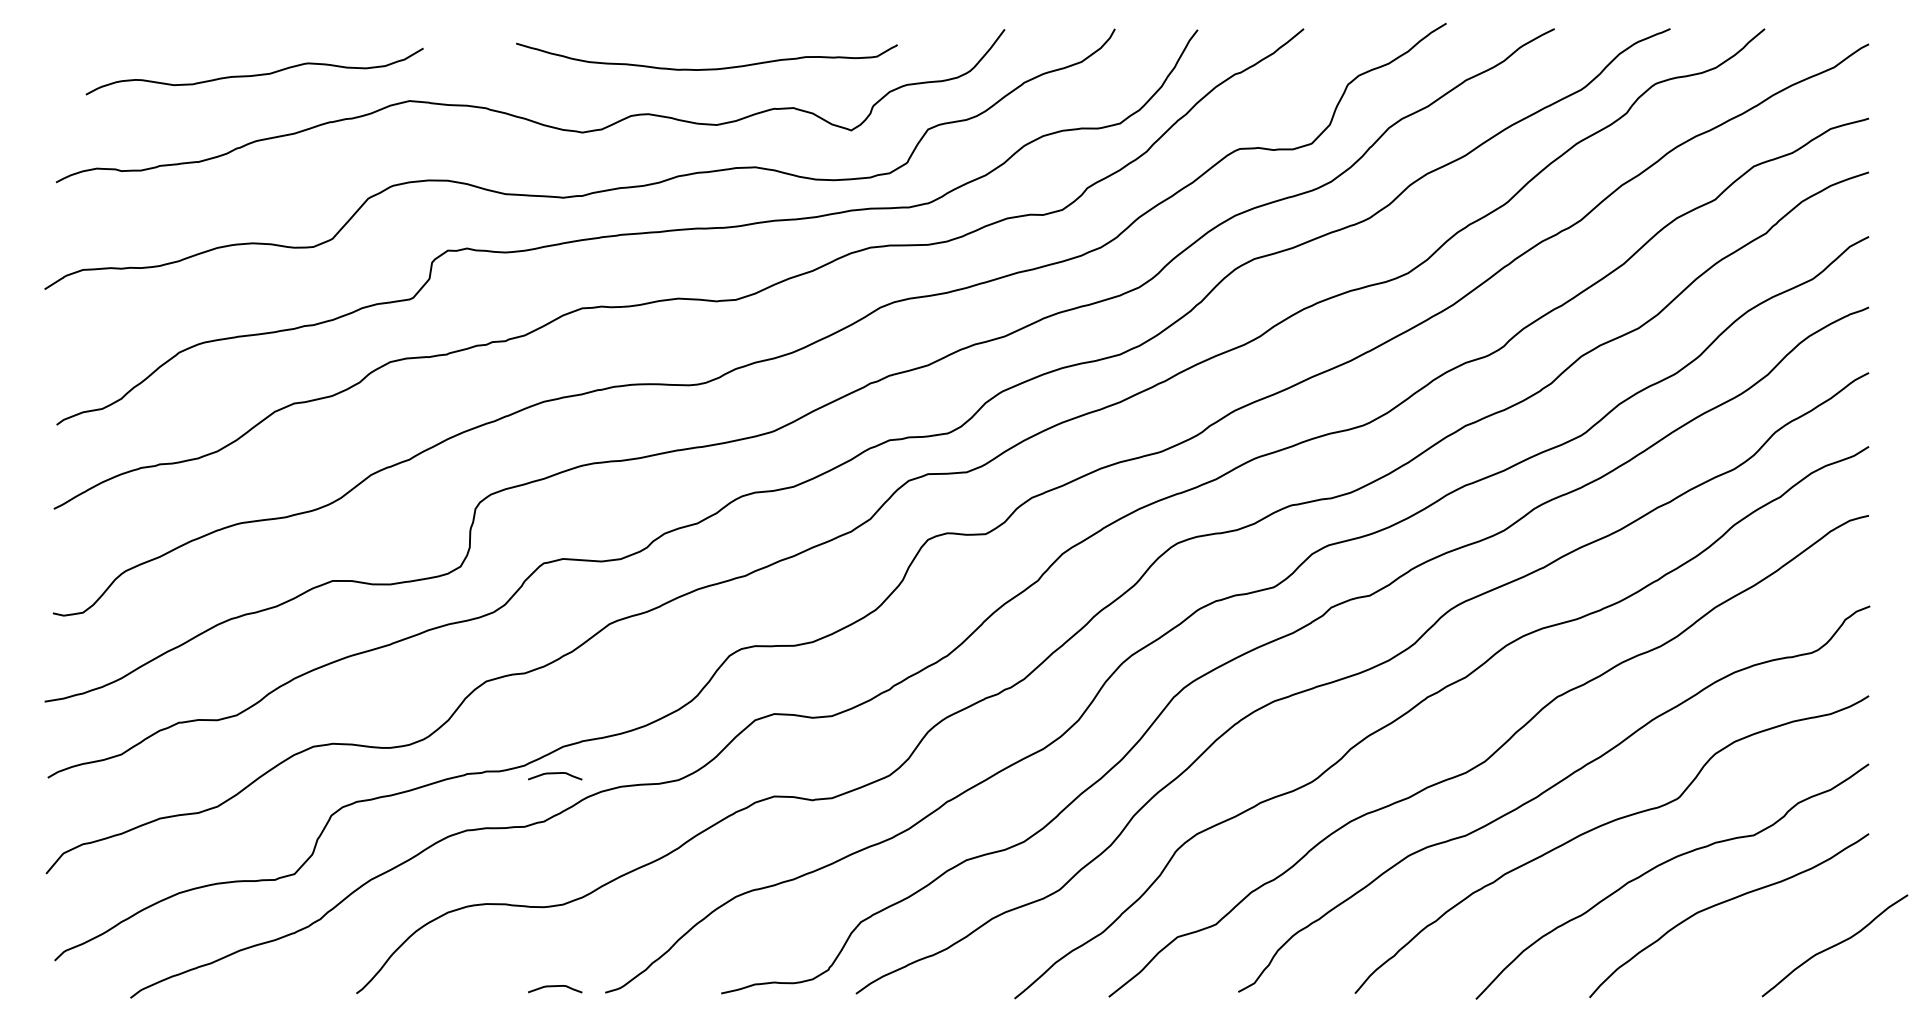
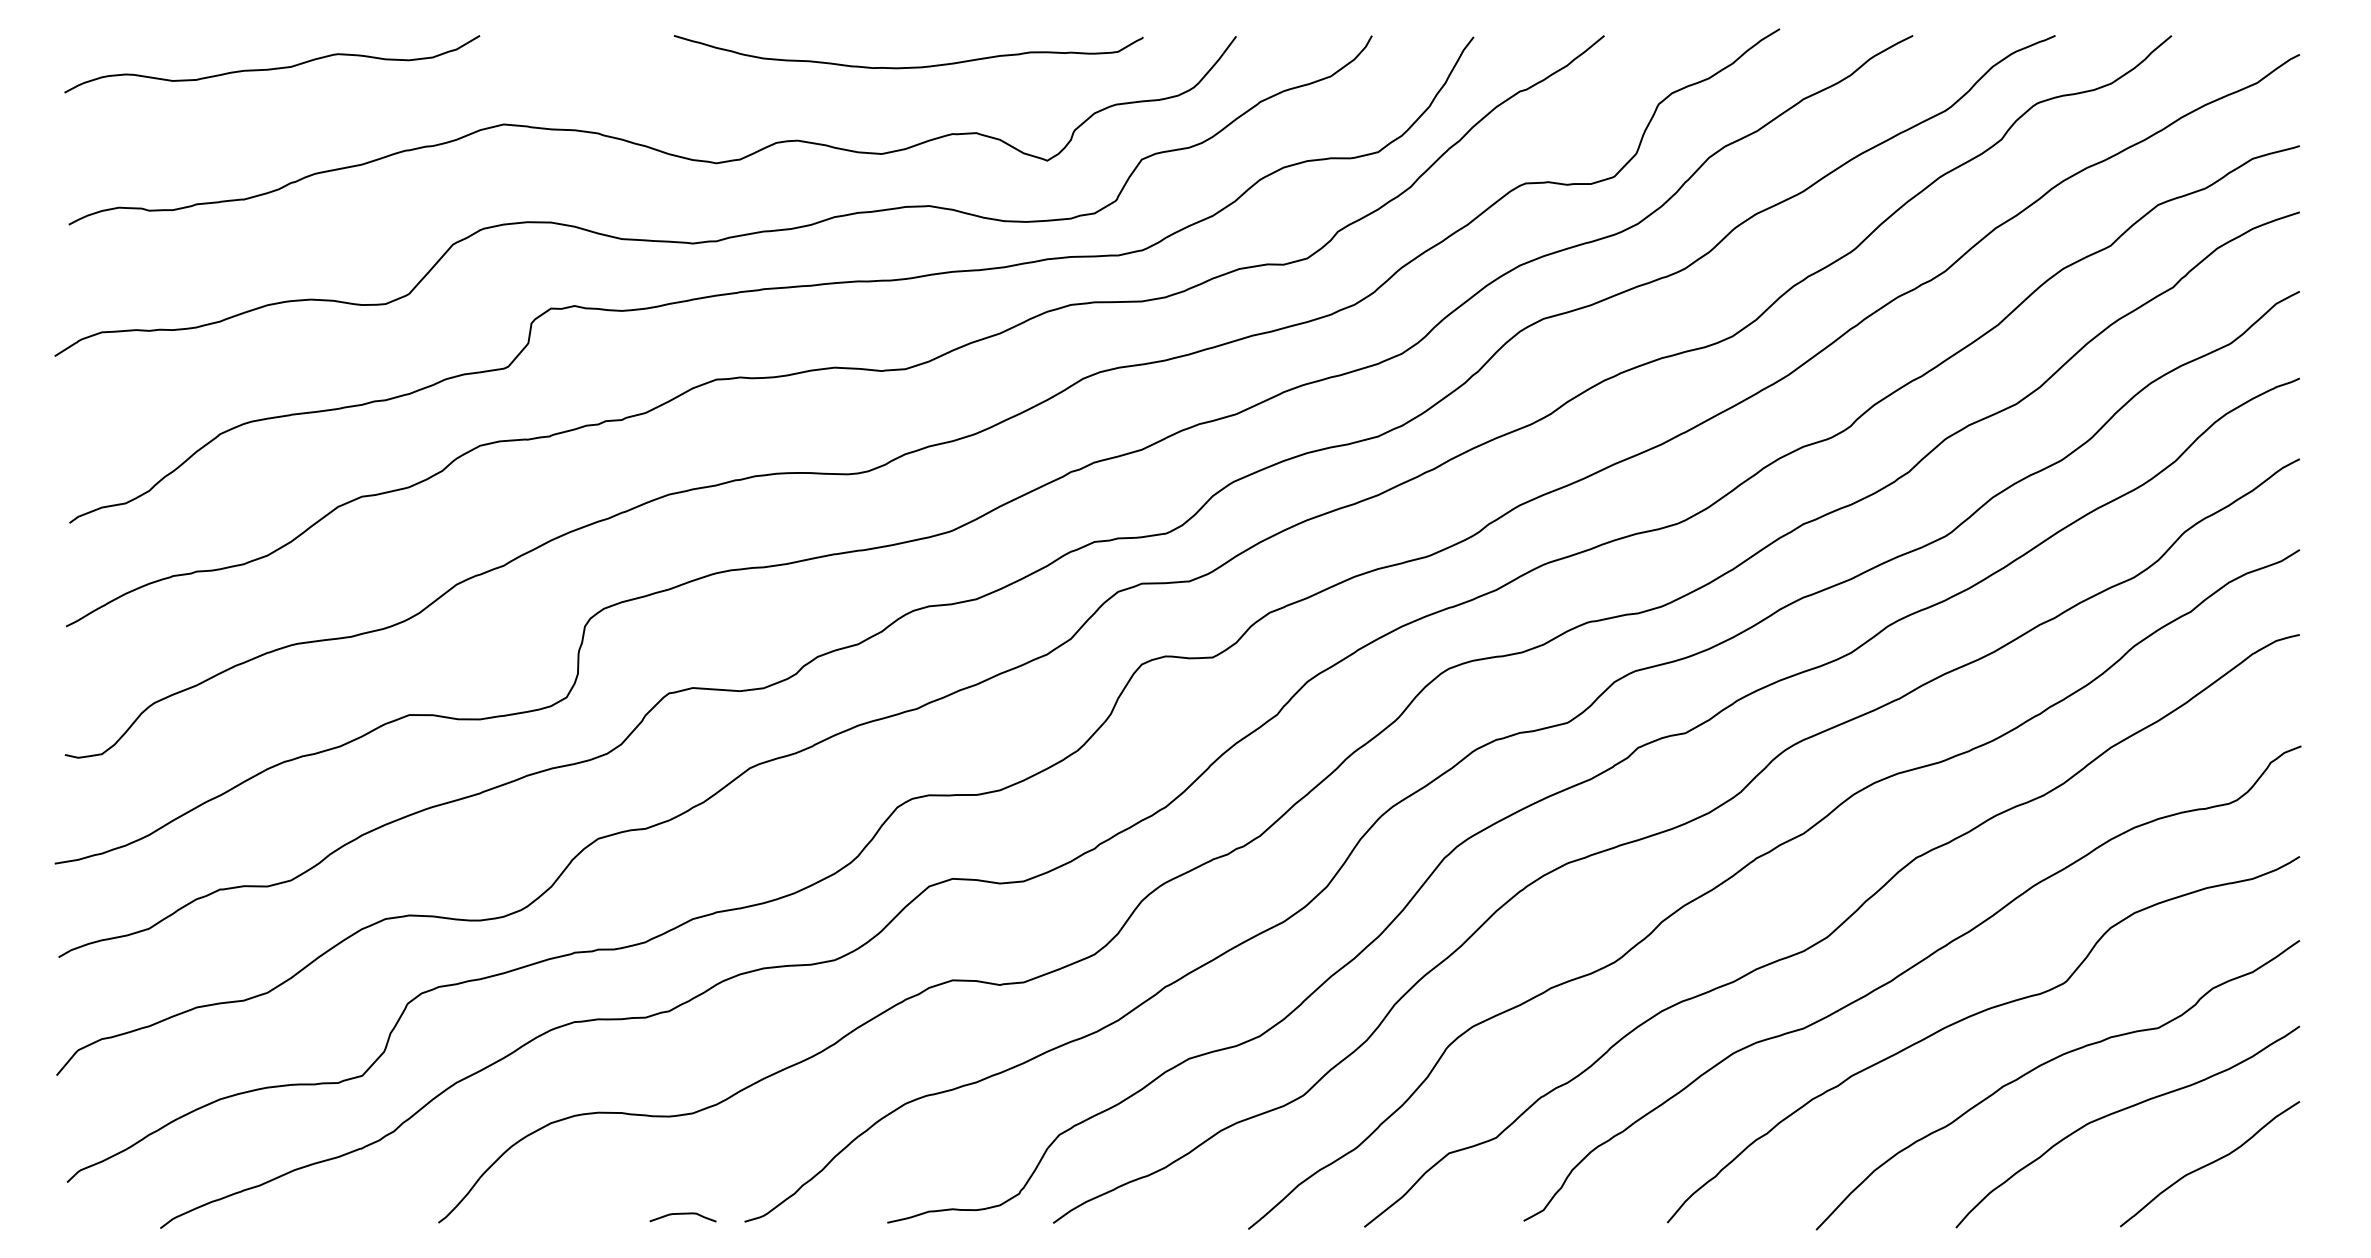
curve: (708, 68) -> (910, 66), moved
curve: (254, 75) -> (272, 68), moved
curve: (554, 773) -> (682, 952), removed
curve: (1835, 946) -> (2210, 1164), moved

